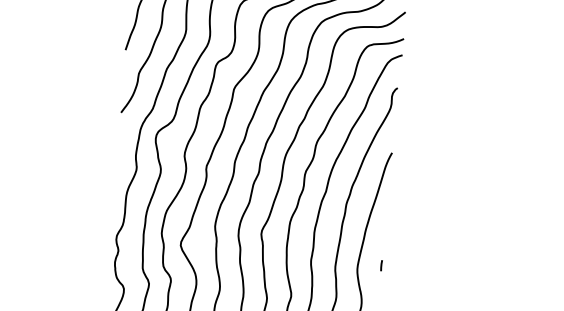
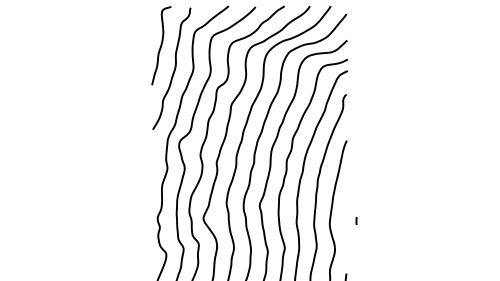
line: (381, 265) -> (356, 220), moved

